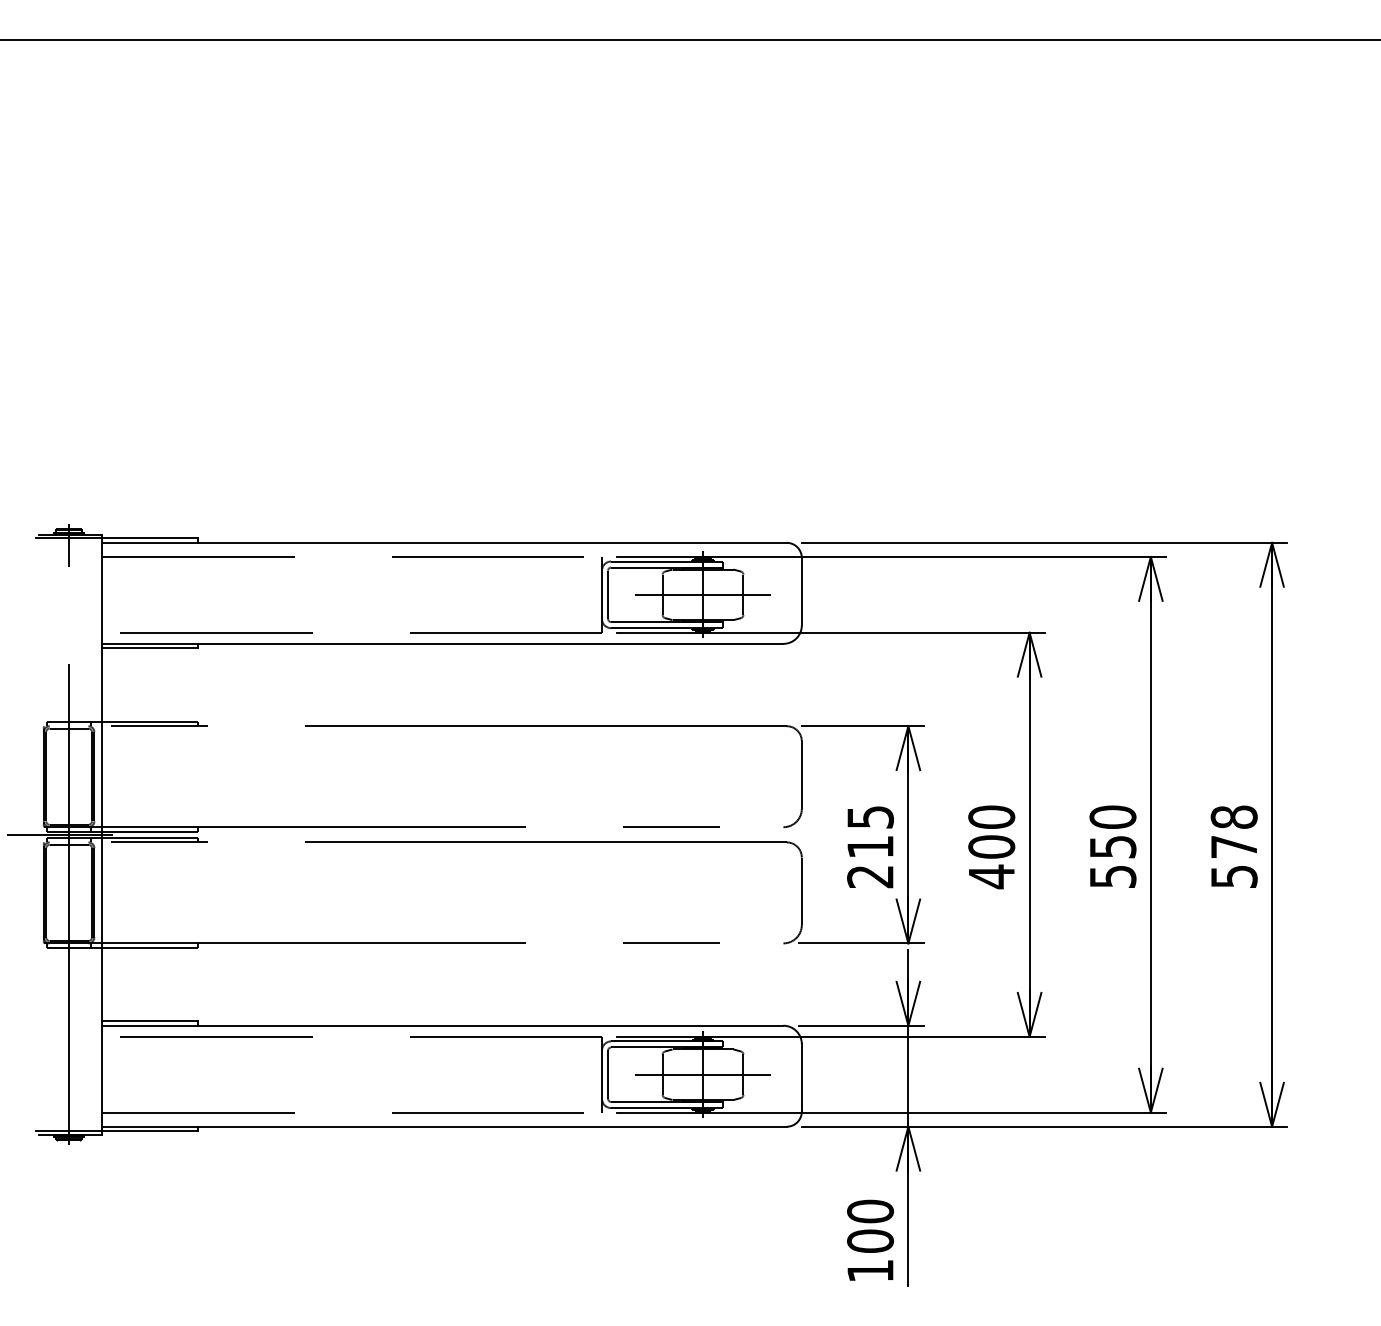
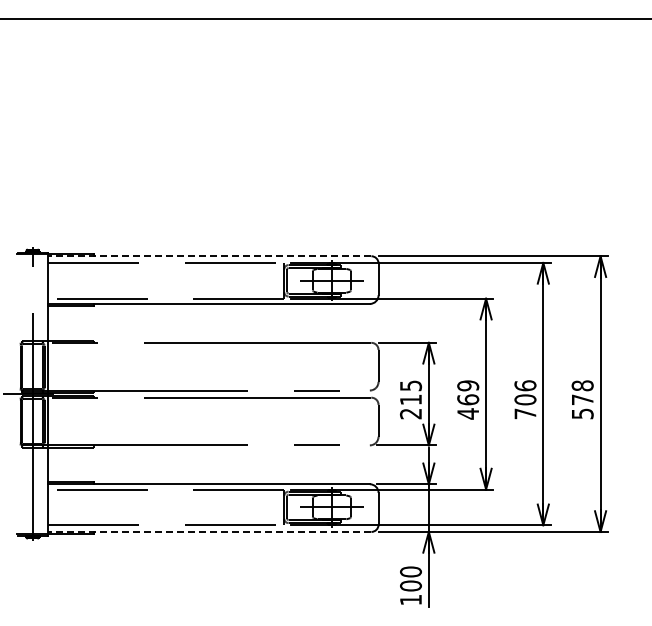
line: (443, 543) -> (209, 256), solid -> dashed
text: (992, 831) -> (468, 392), 400 -> 469
text: (1113, 846) -> (525, 399), 550 -> 706
line: (443, 1125) -> (209, 531), solid -> dashed

